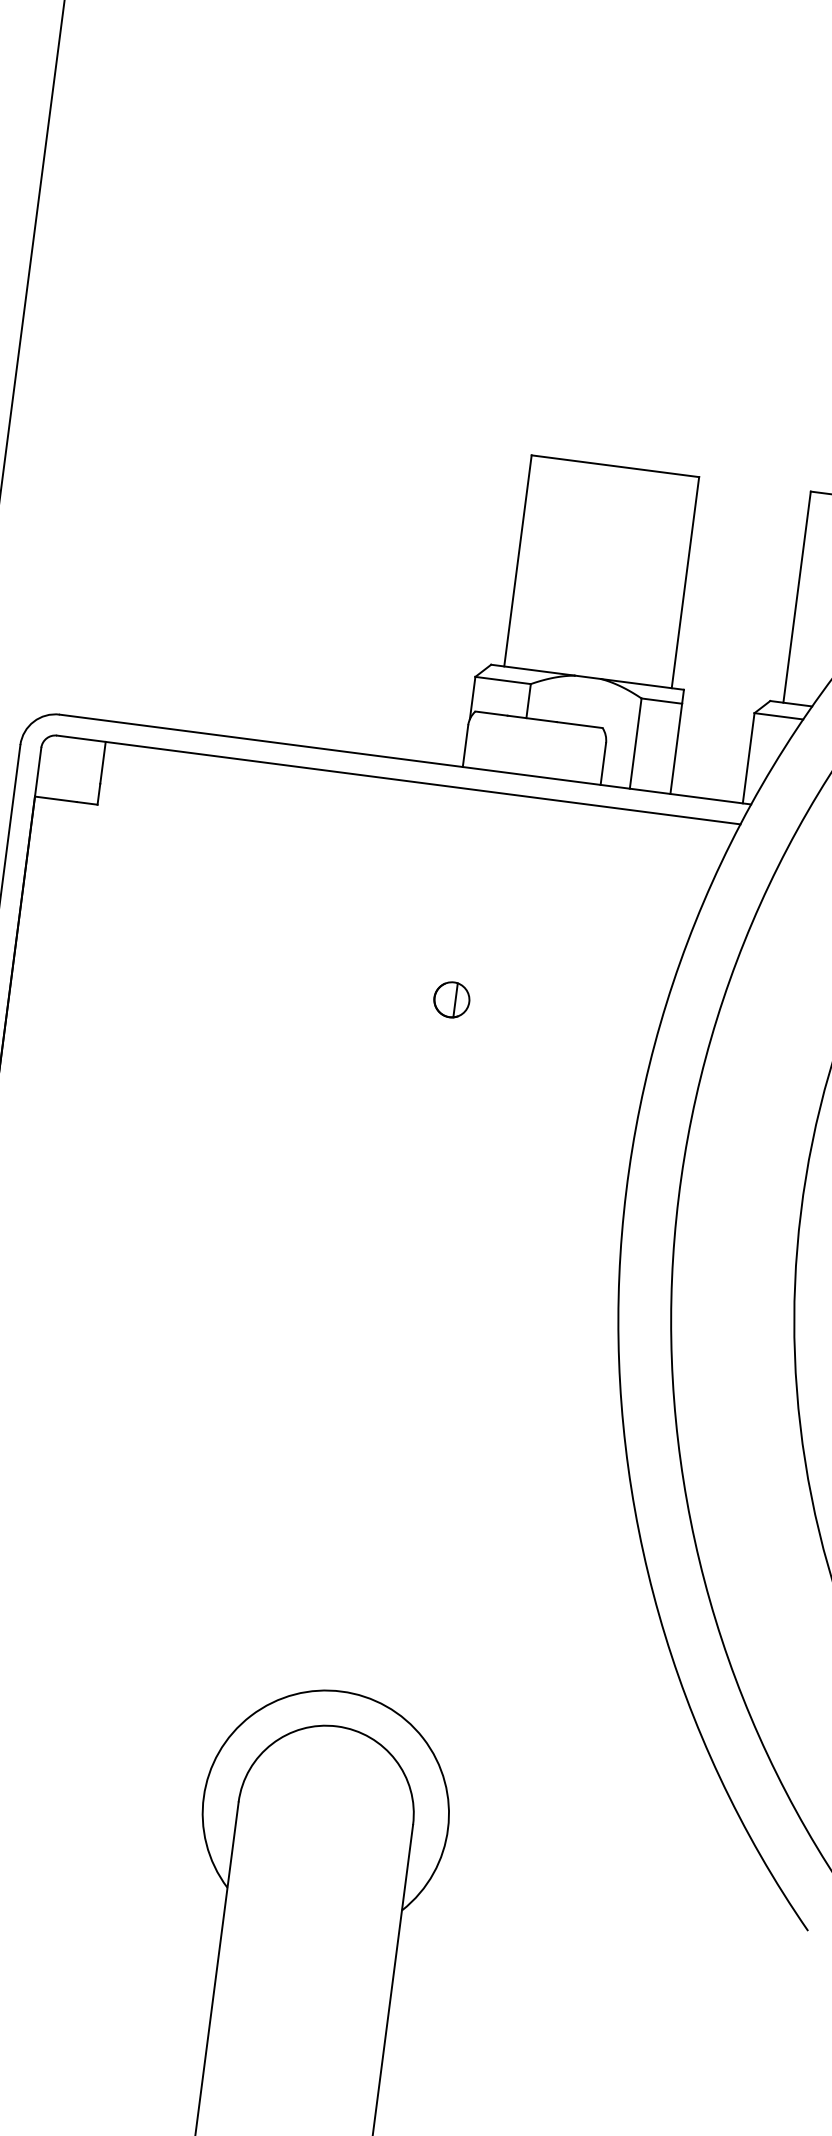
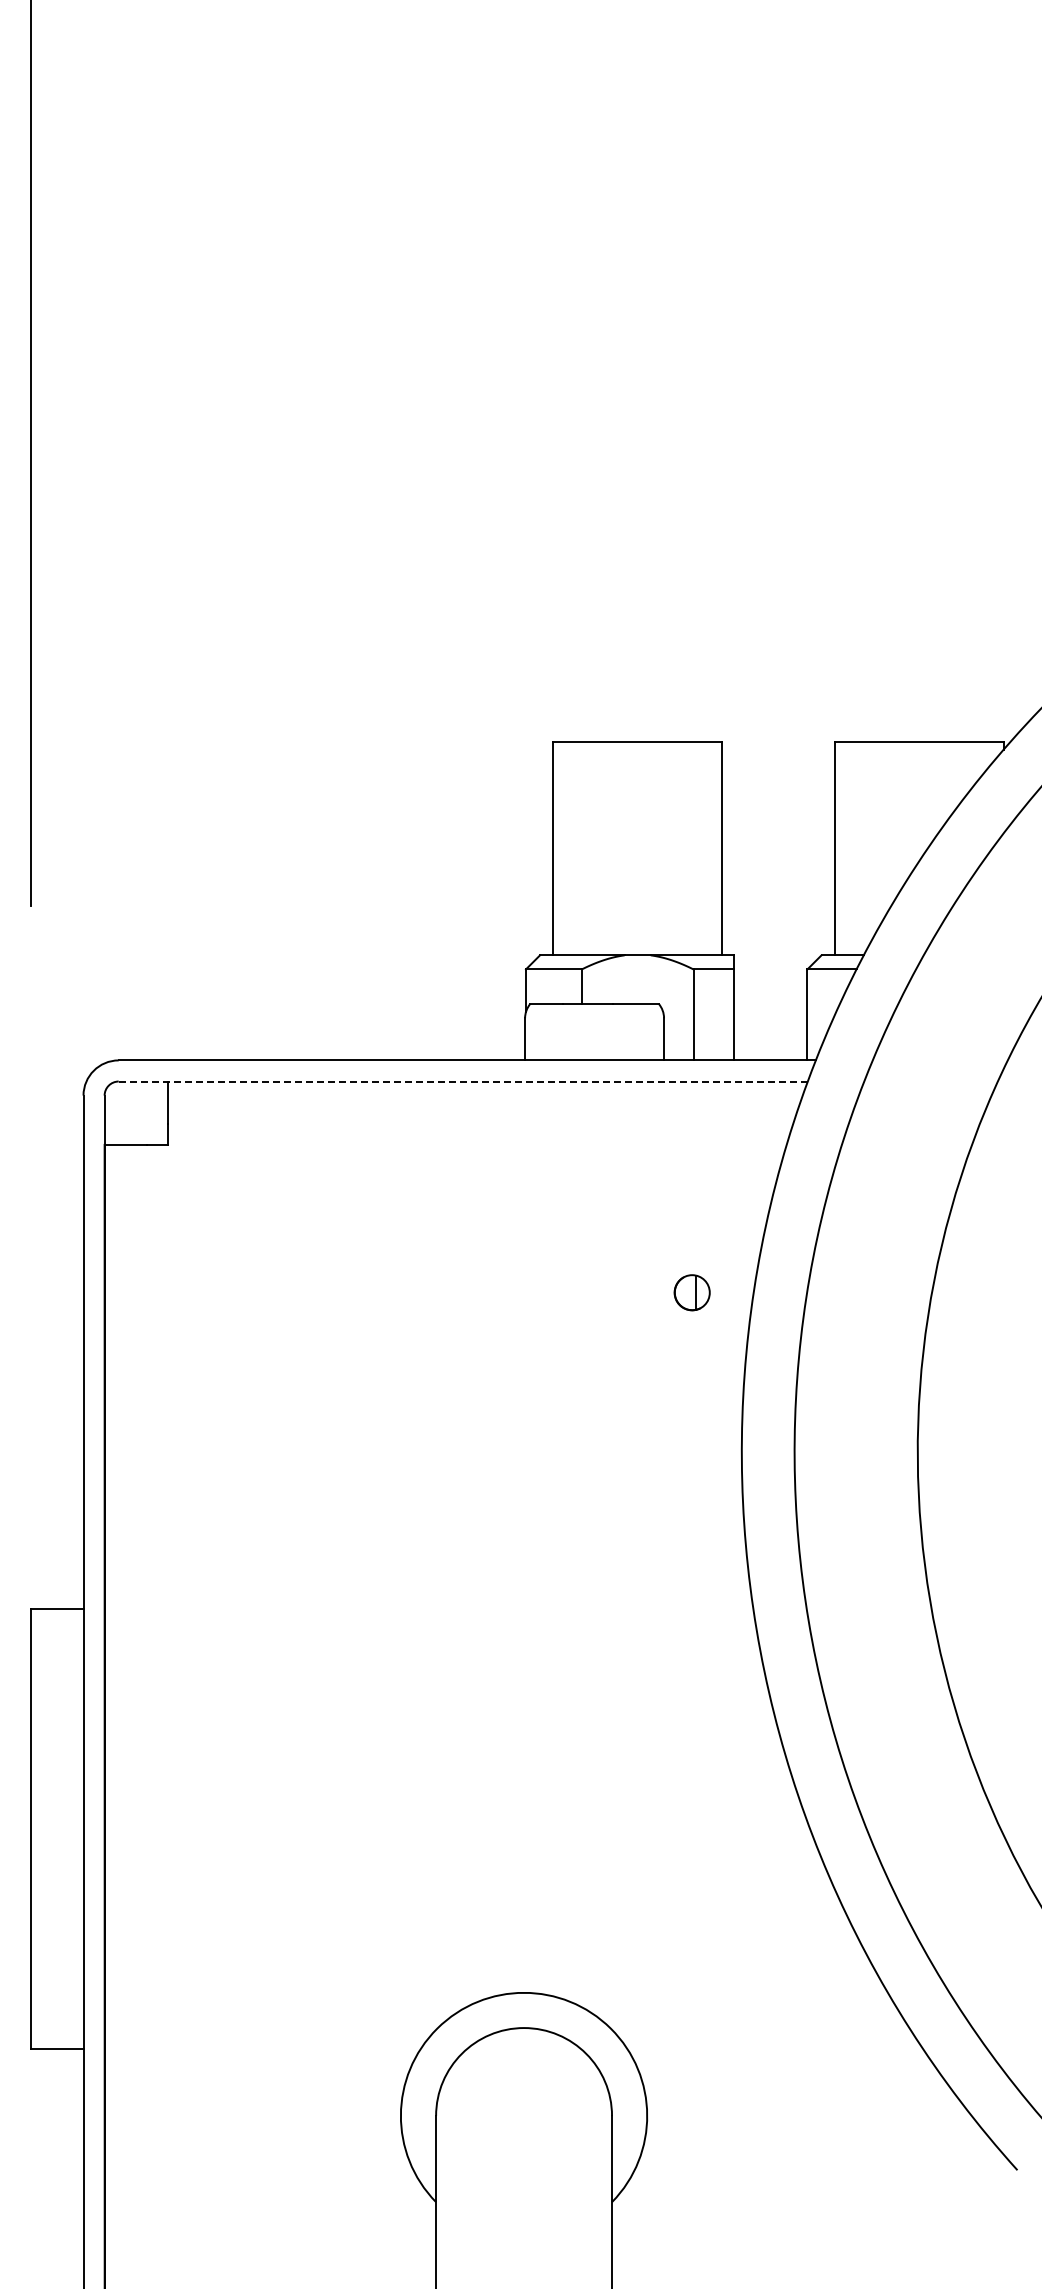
line: (399, 779) -> (463, 1081), solid -> dashed
part: (451, 999) -> (691, 1292), moved

